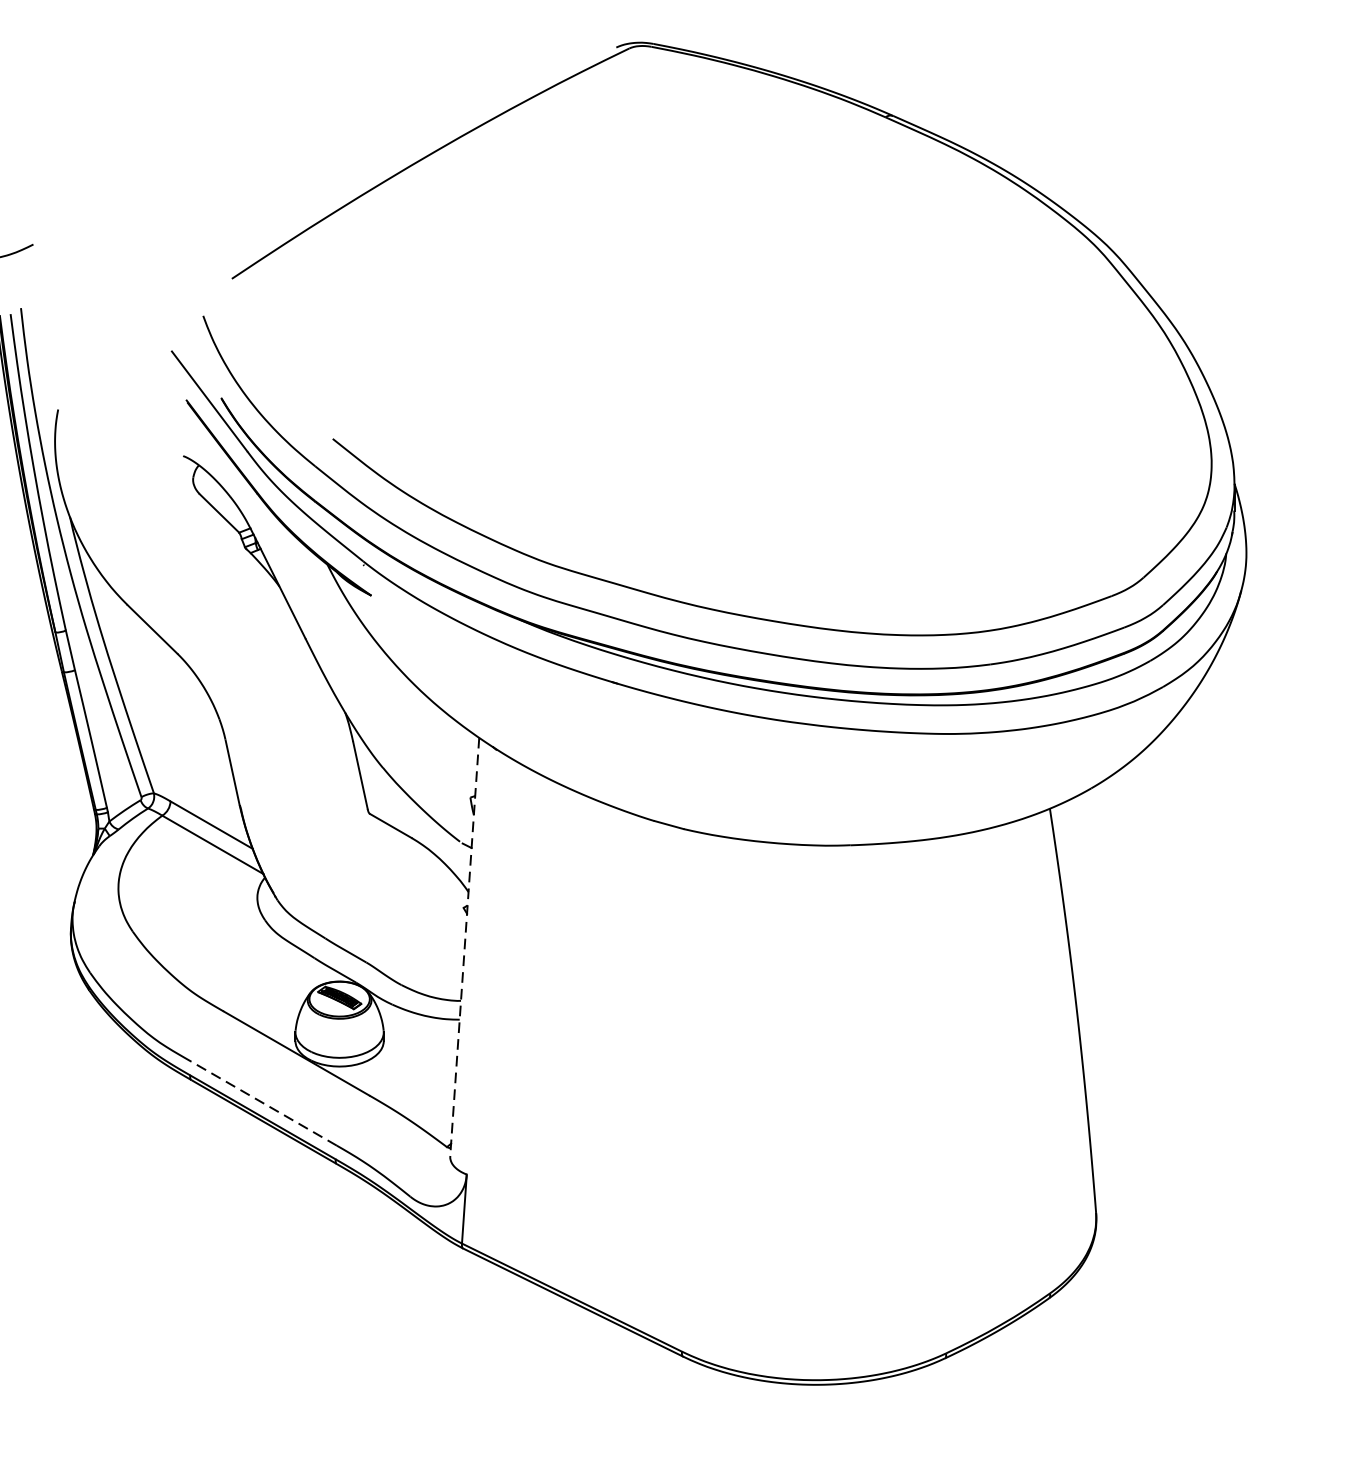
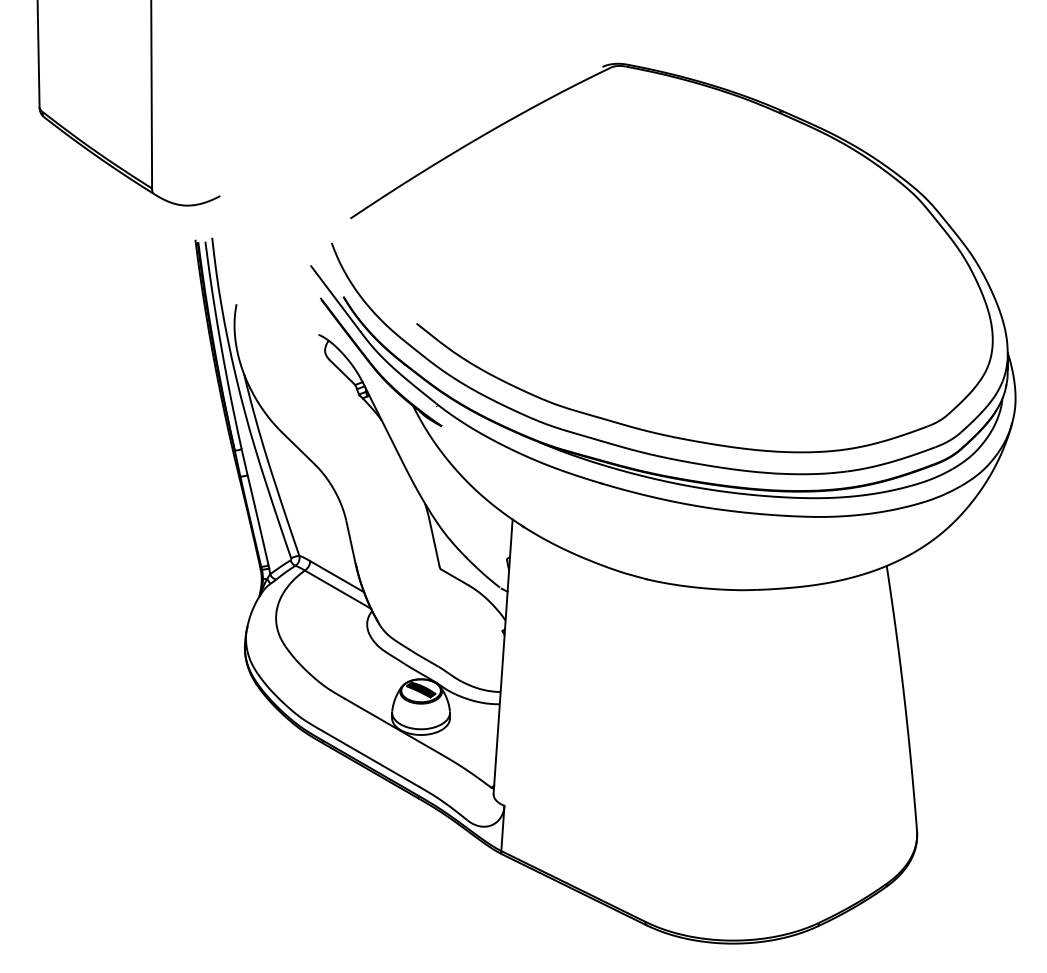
line: (465, 948) -> (503, 657), dashed -> solid
line: (263, 1103) -> (371, 759), dashed -> solid

